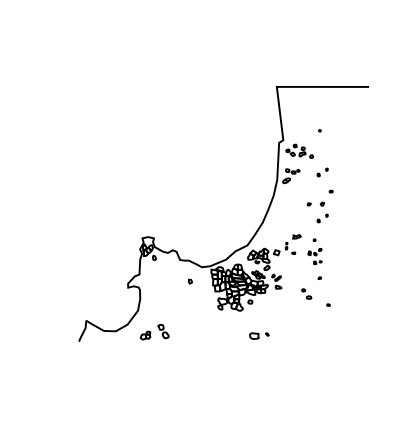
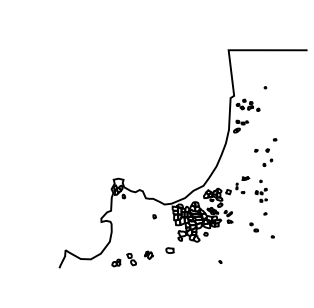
part: (322, 172) -> (267, 123), removed
part: (183, 326) -> (148, 255), added
part: (254, 335) -> (170, 250), moved

